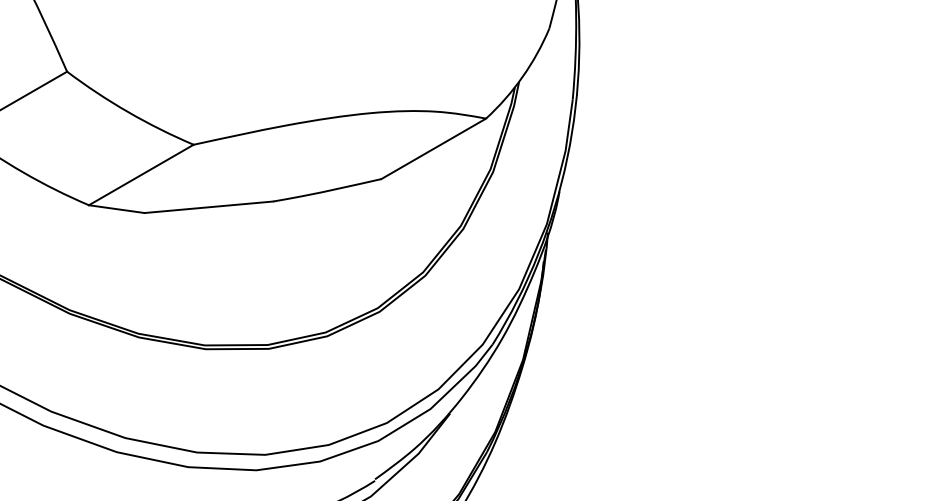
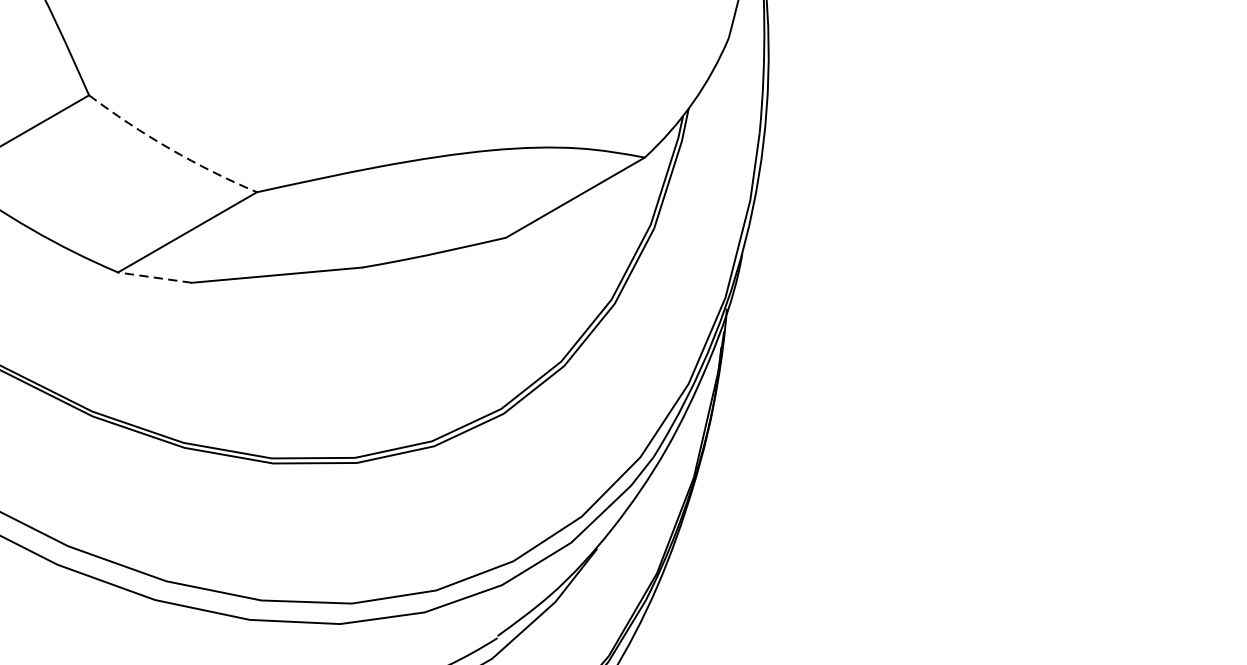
arc: (128, 112) -> (170, 149), solid -> dashed
line: (116, 209) -> (154, 278), solid -> dashed

